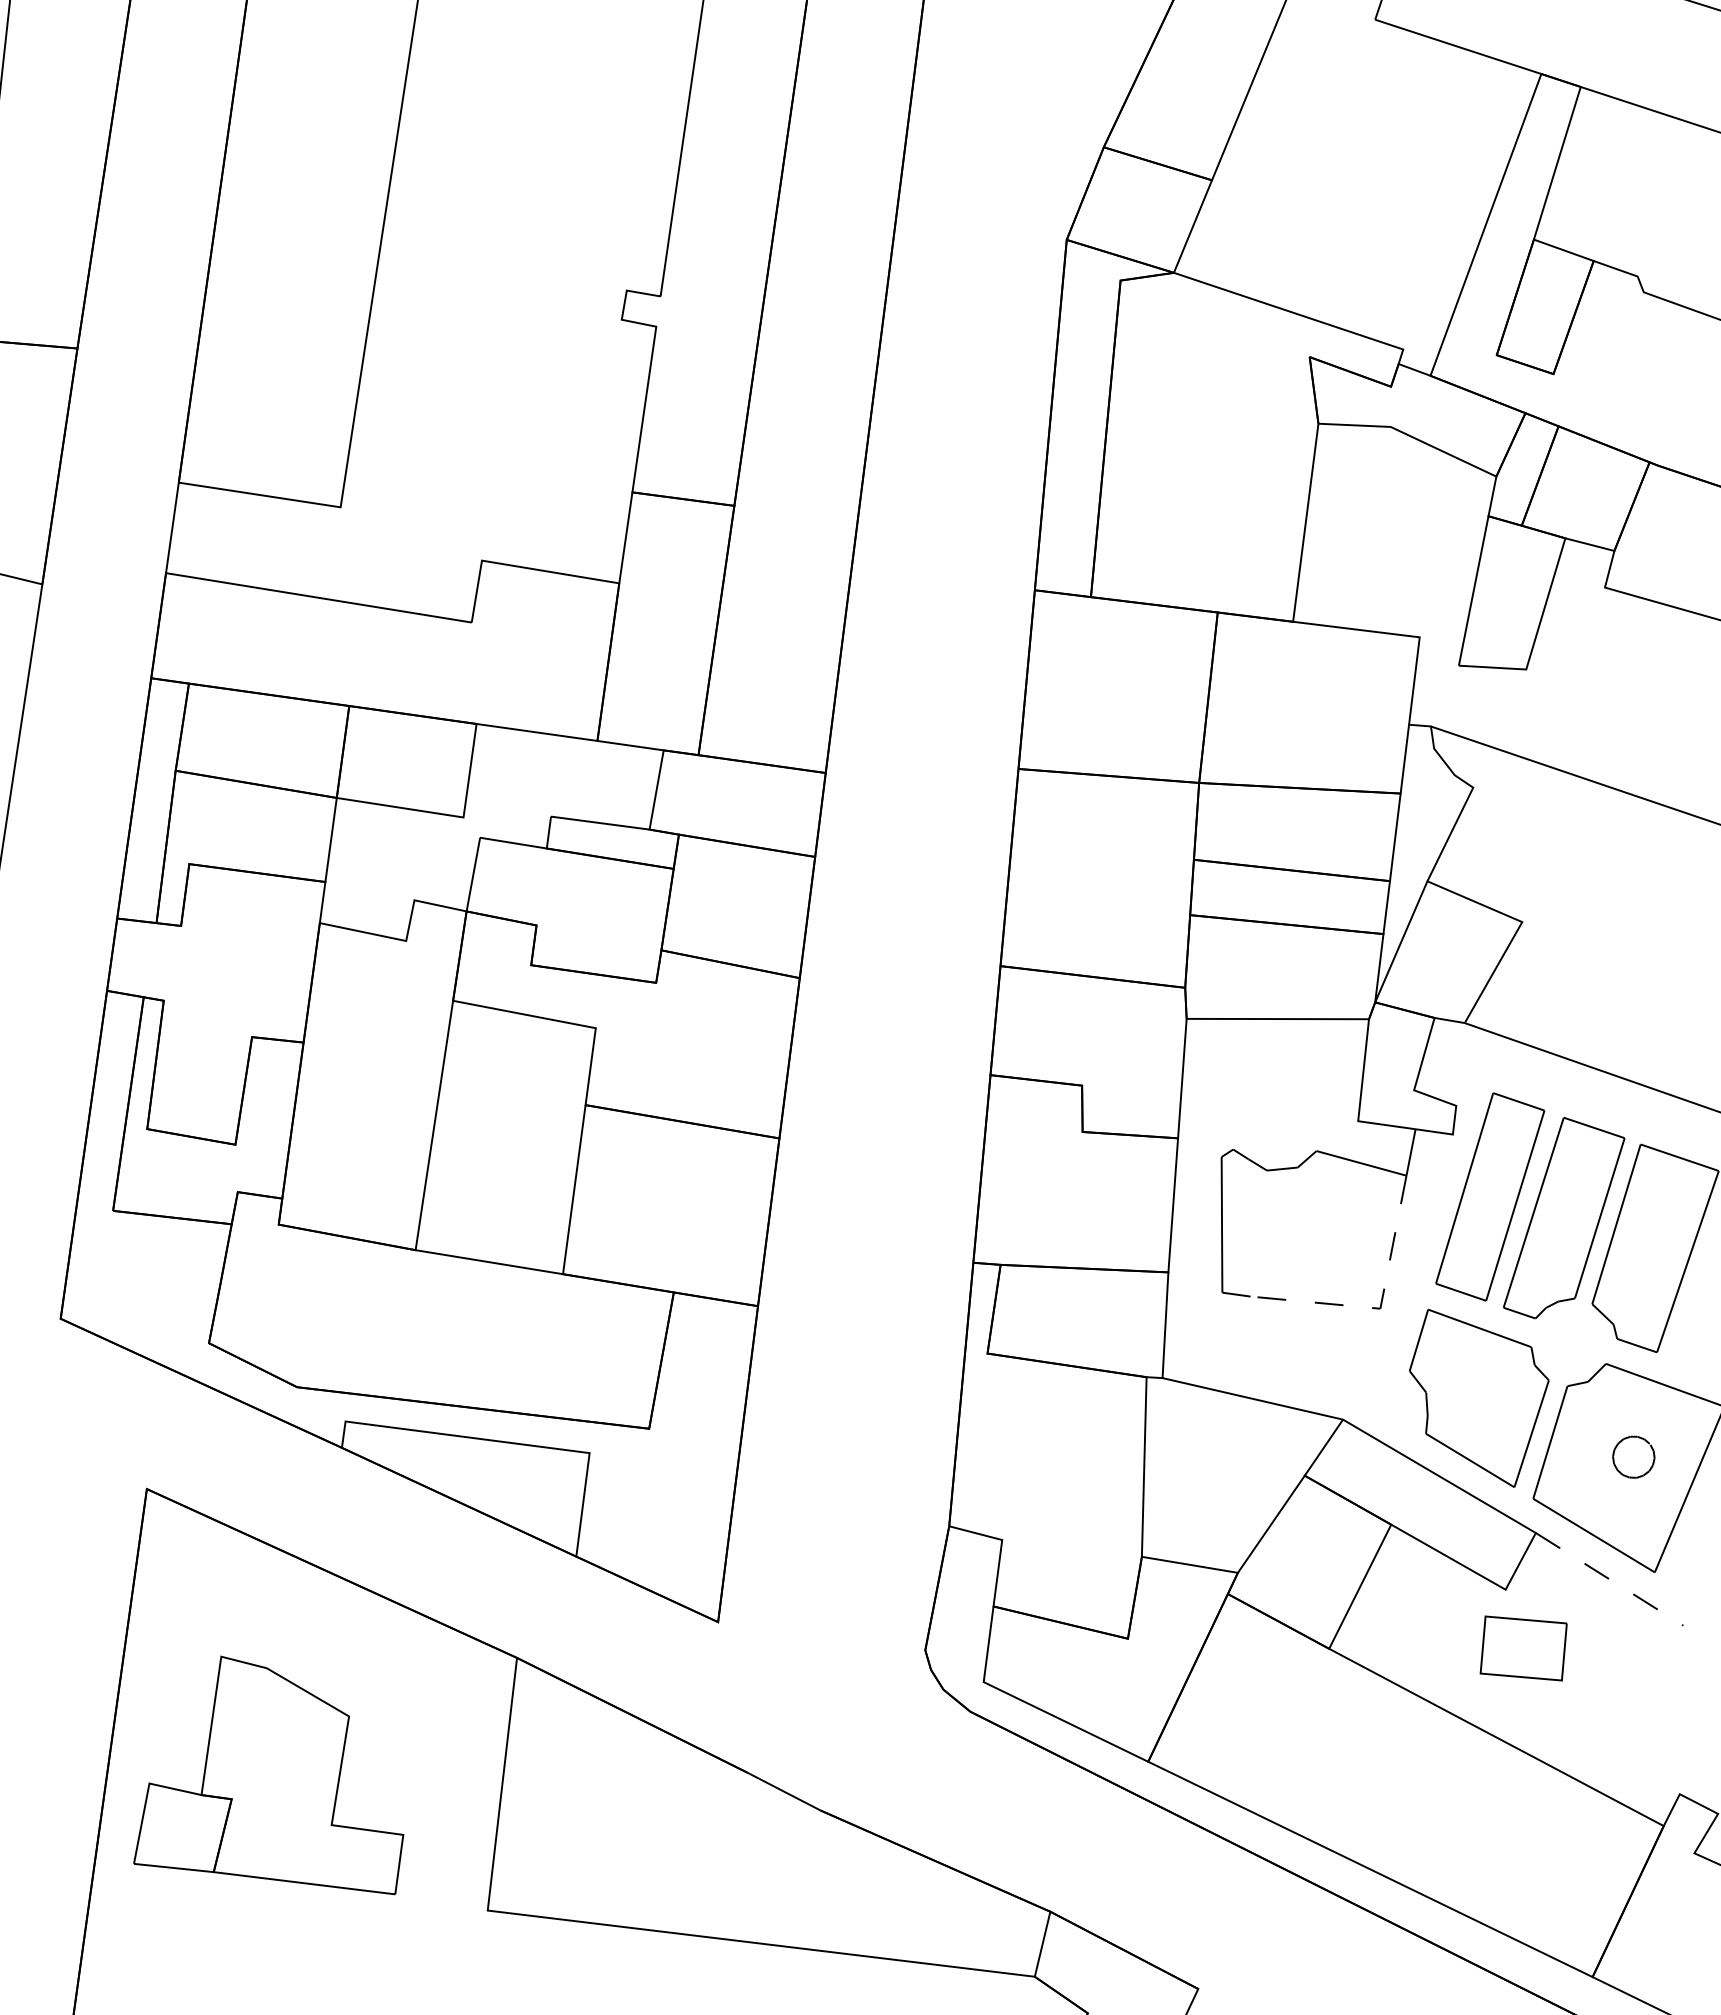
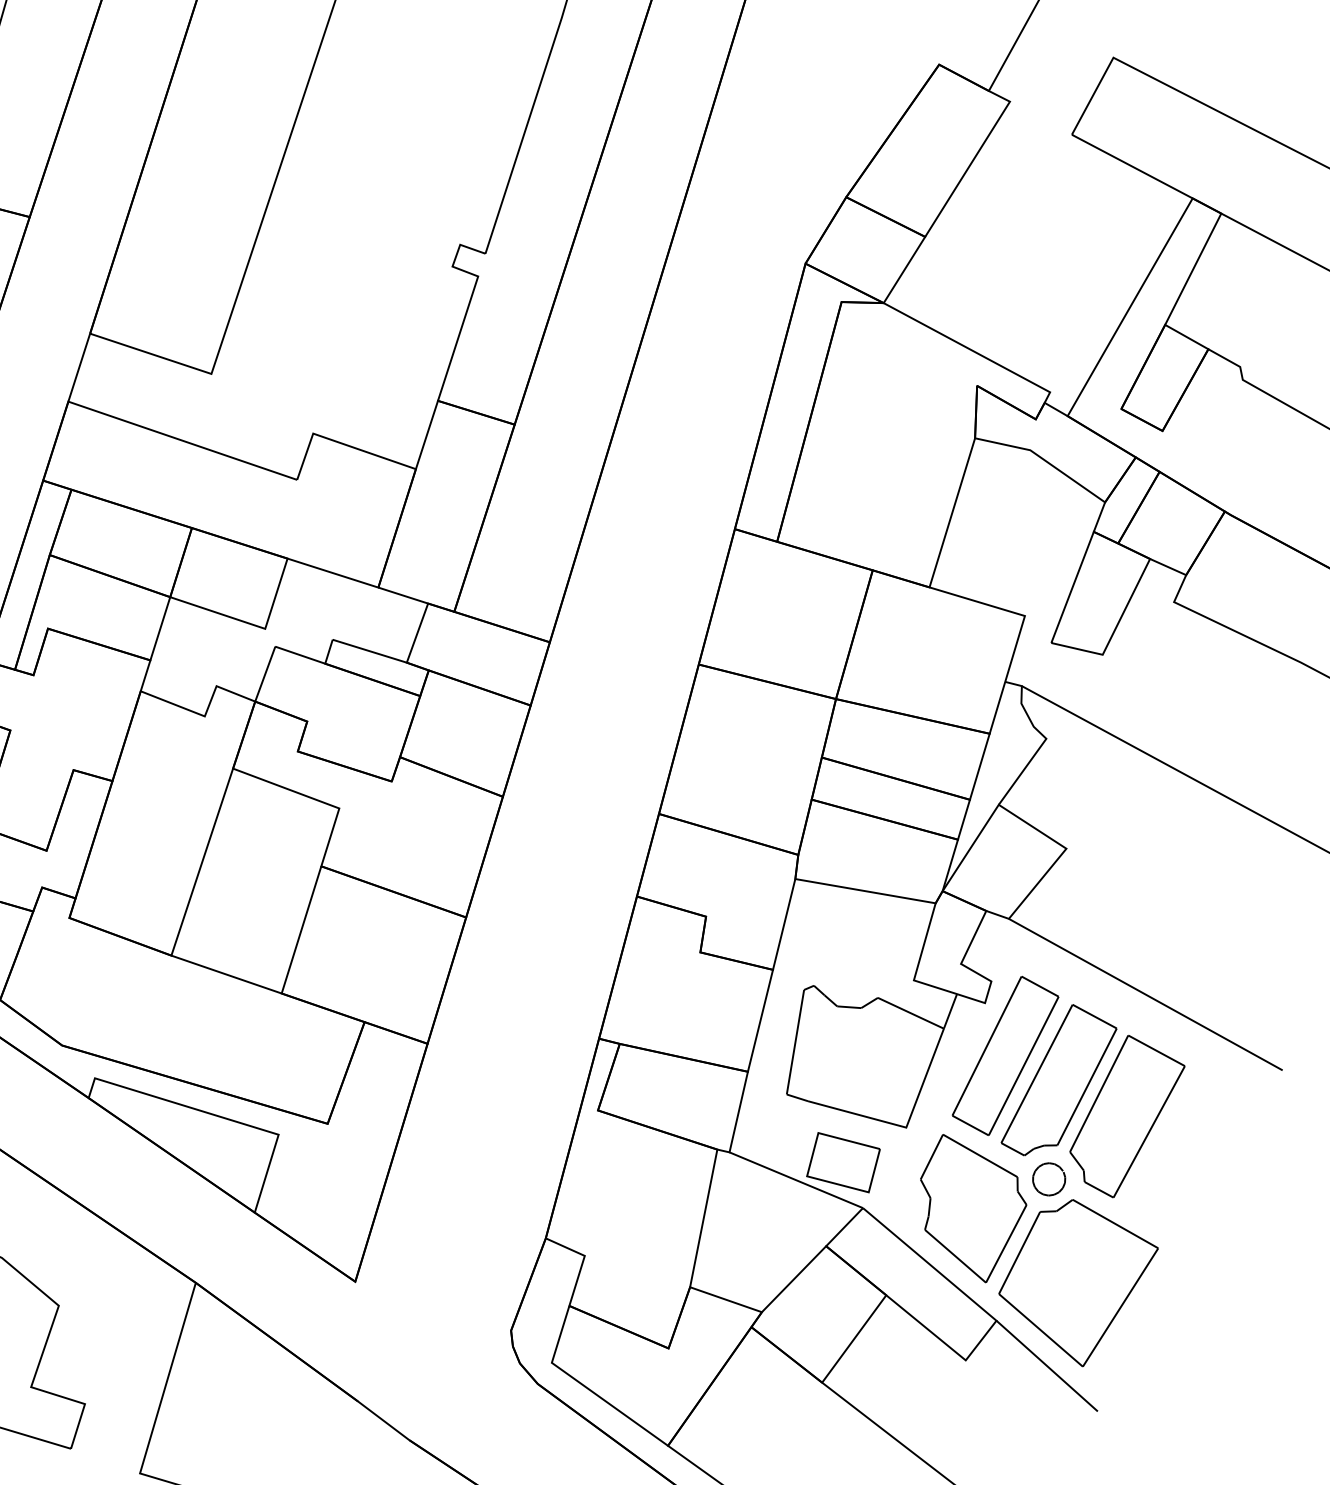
line: (1380, 1306) -> (906, 1125), dashed -> solid
curve: (1621, 1442) -> (1041, 1166), moved
line: (1610, 1579) -> (1047, 1366), dashed -> solid
part: (1523, 1648) -> (843, 1162), moved

